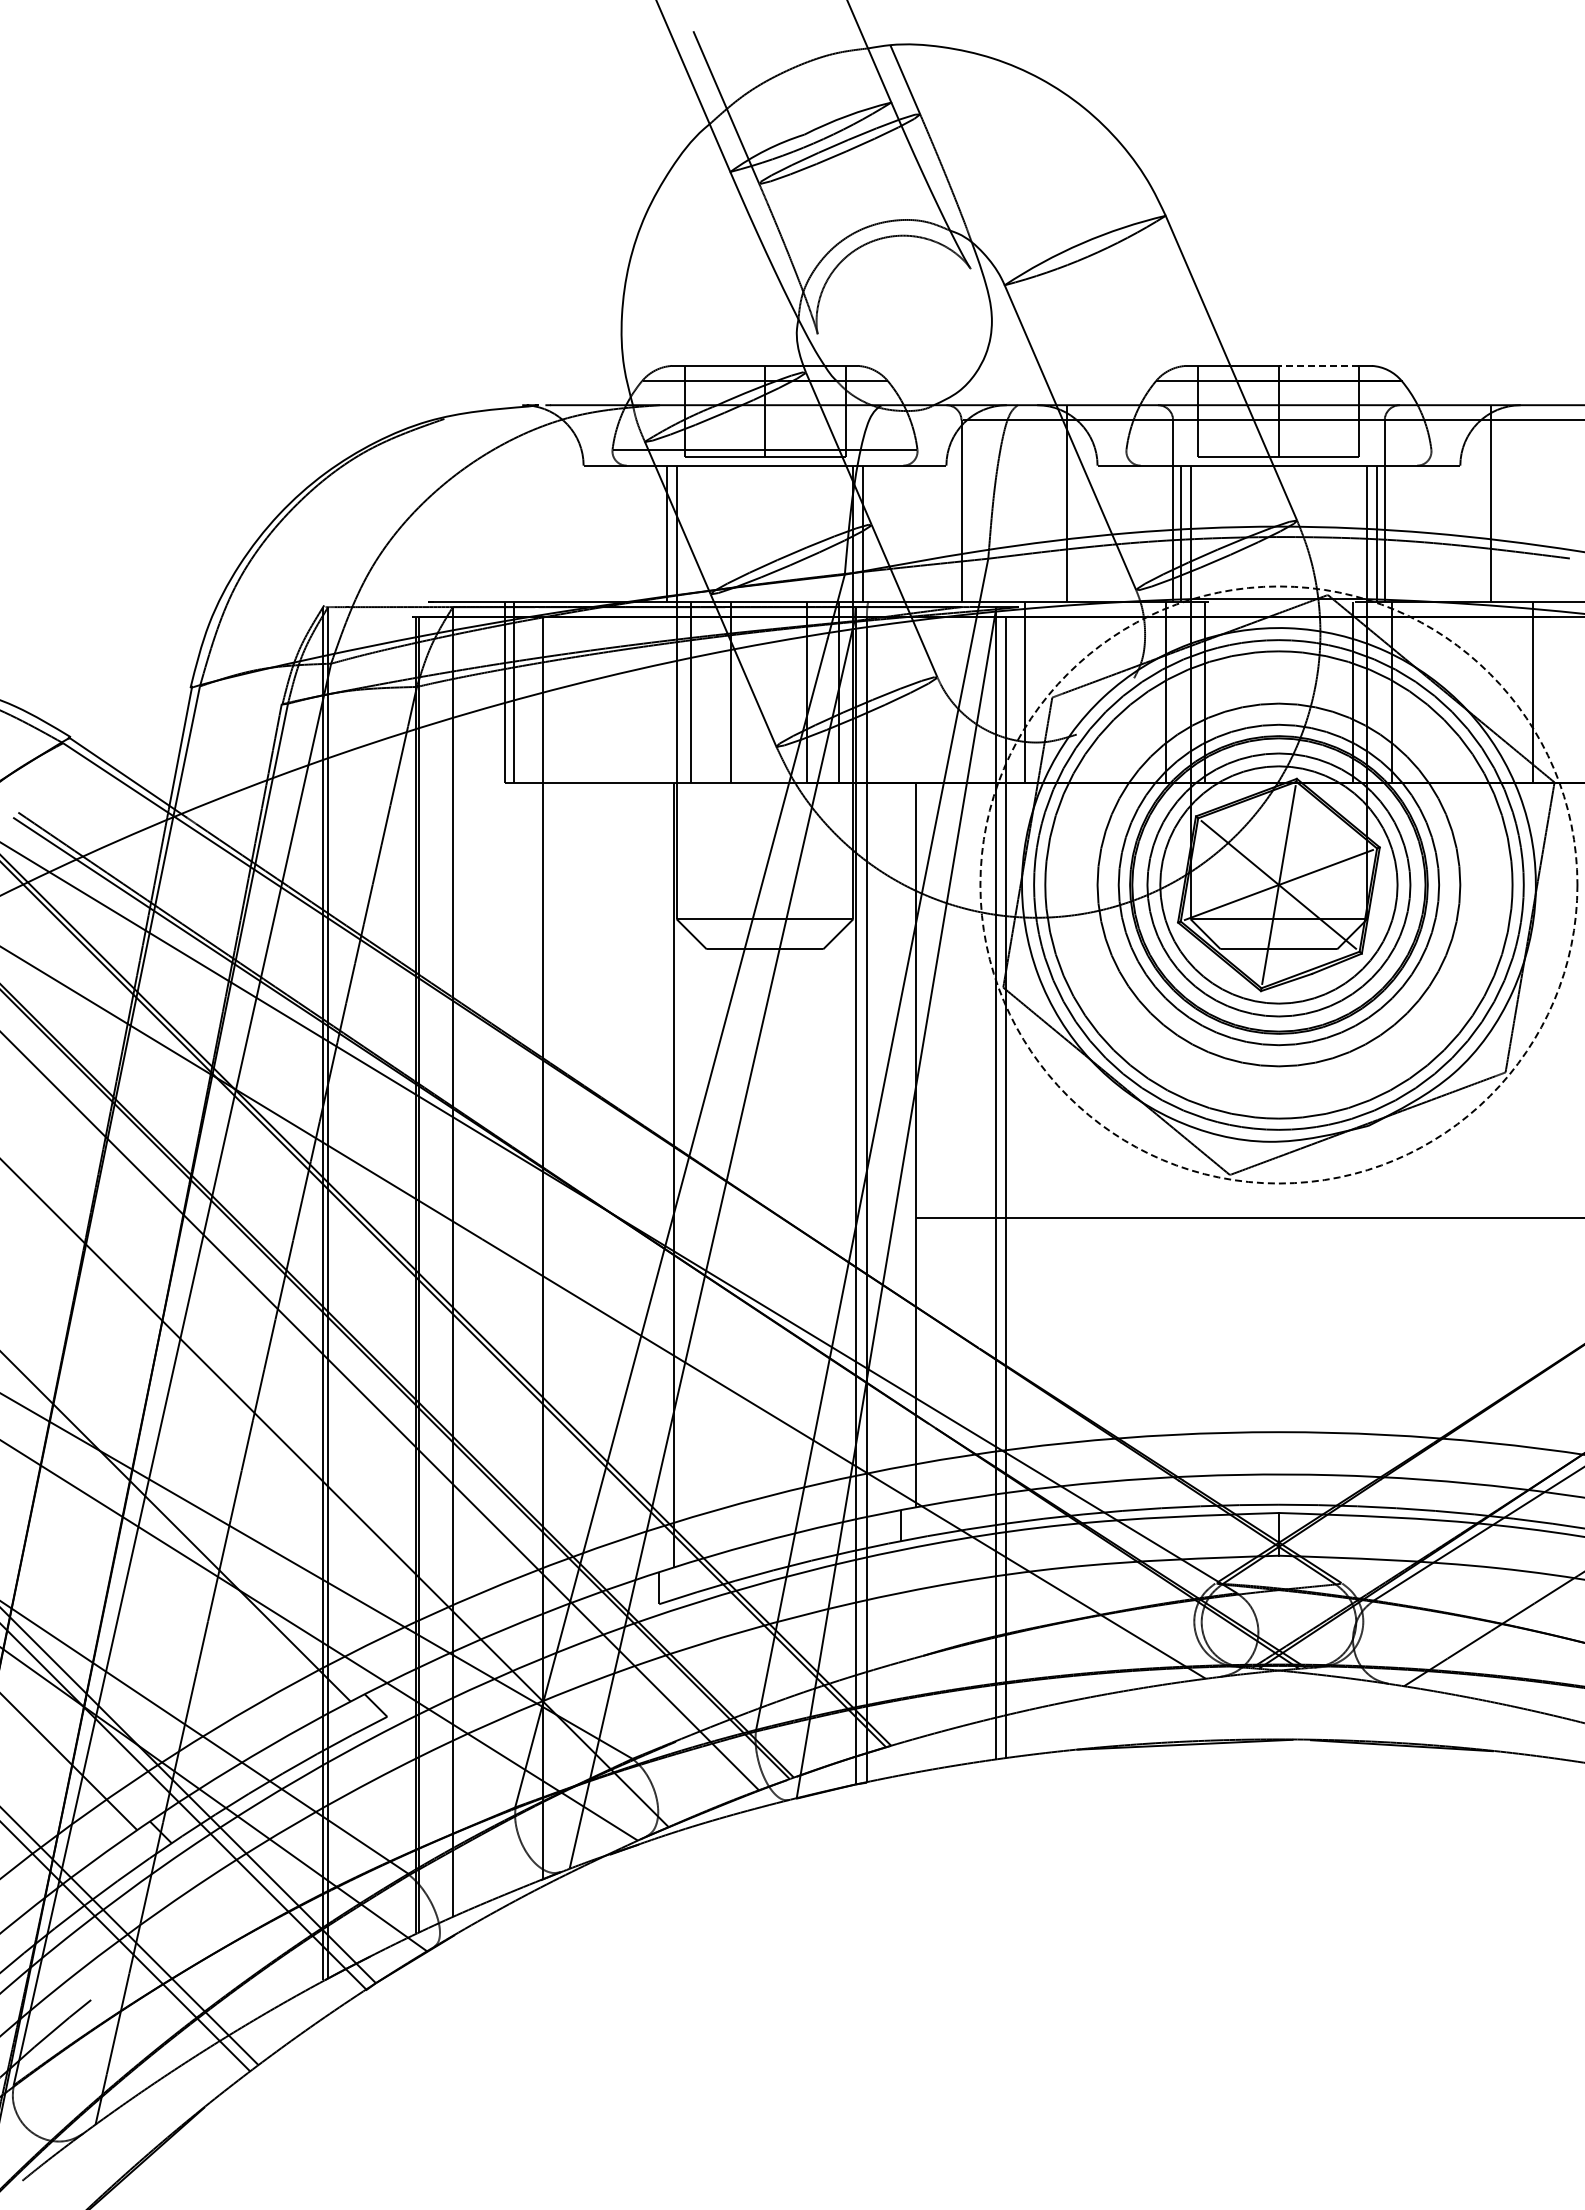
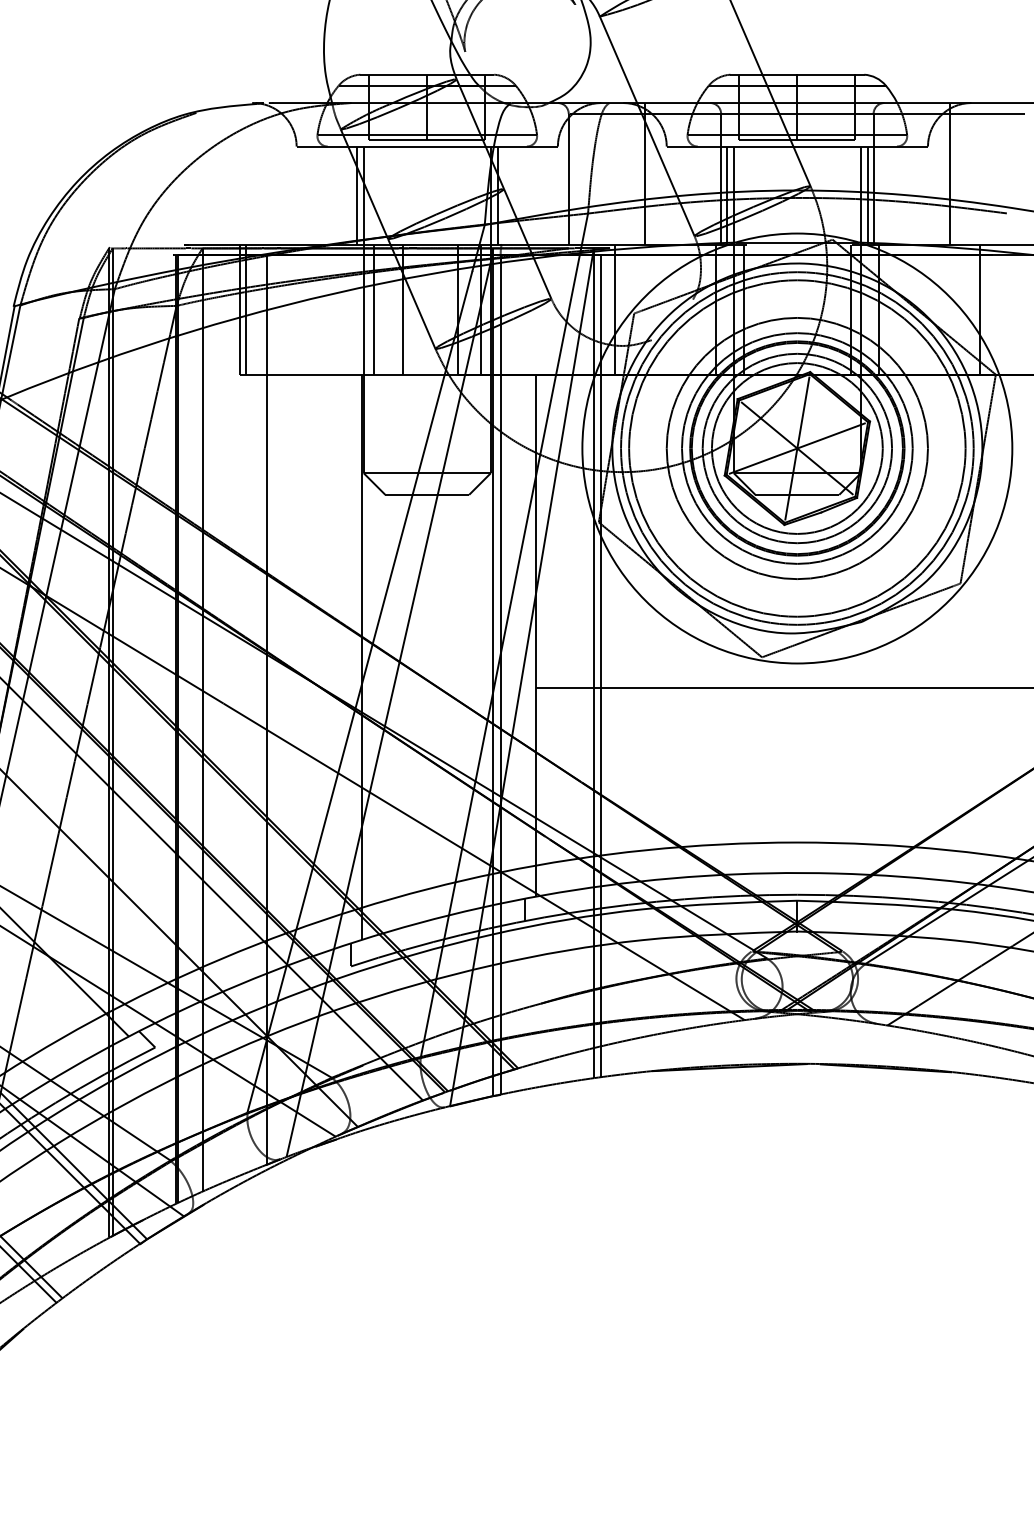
line: (1318, 365) -> (825, 74), dashed -> solid
line: (1278, 449) -> (797, 134), added
circle: (1278, 884) -> (797, 448), dashed -> solid

